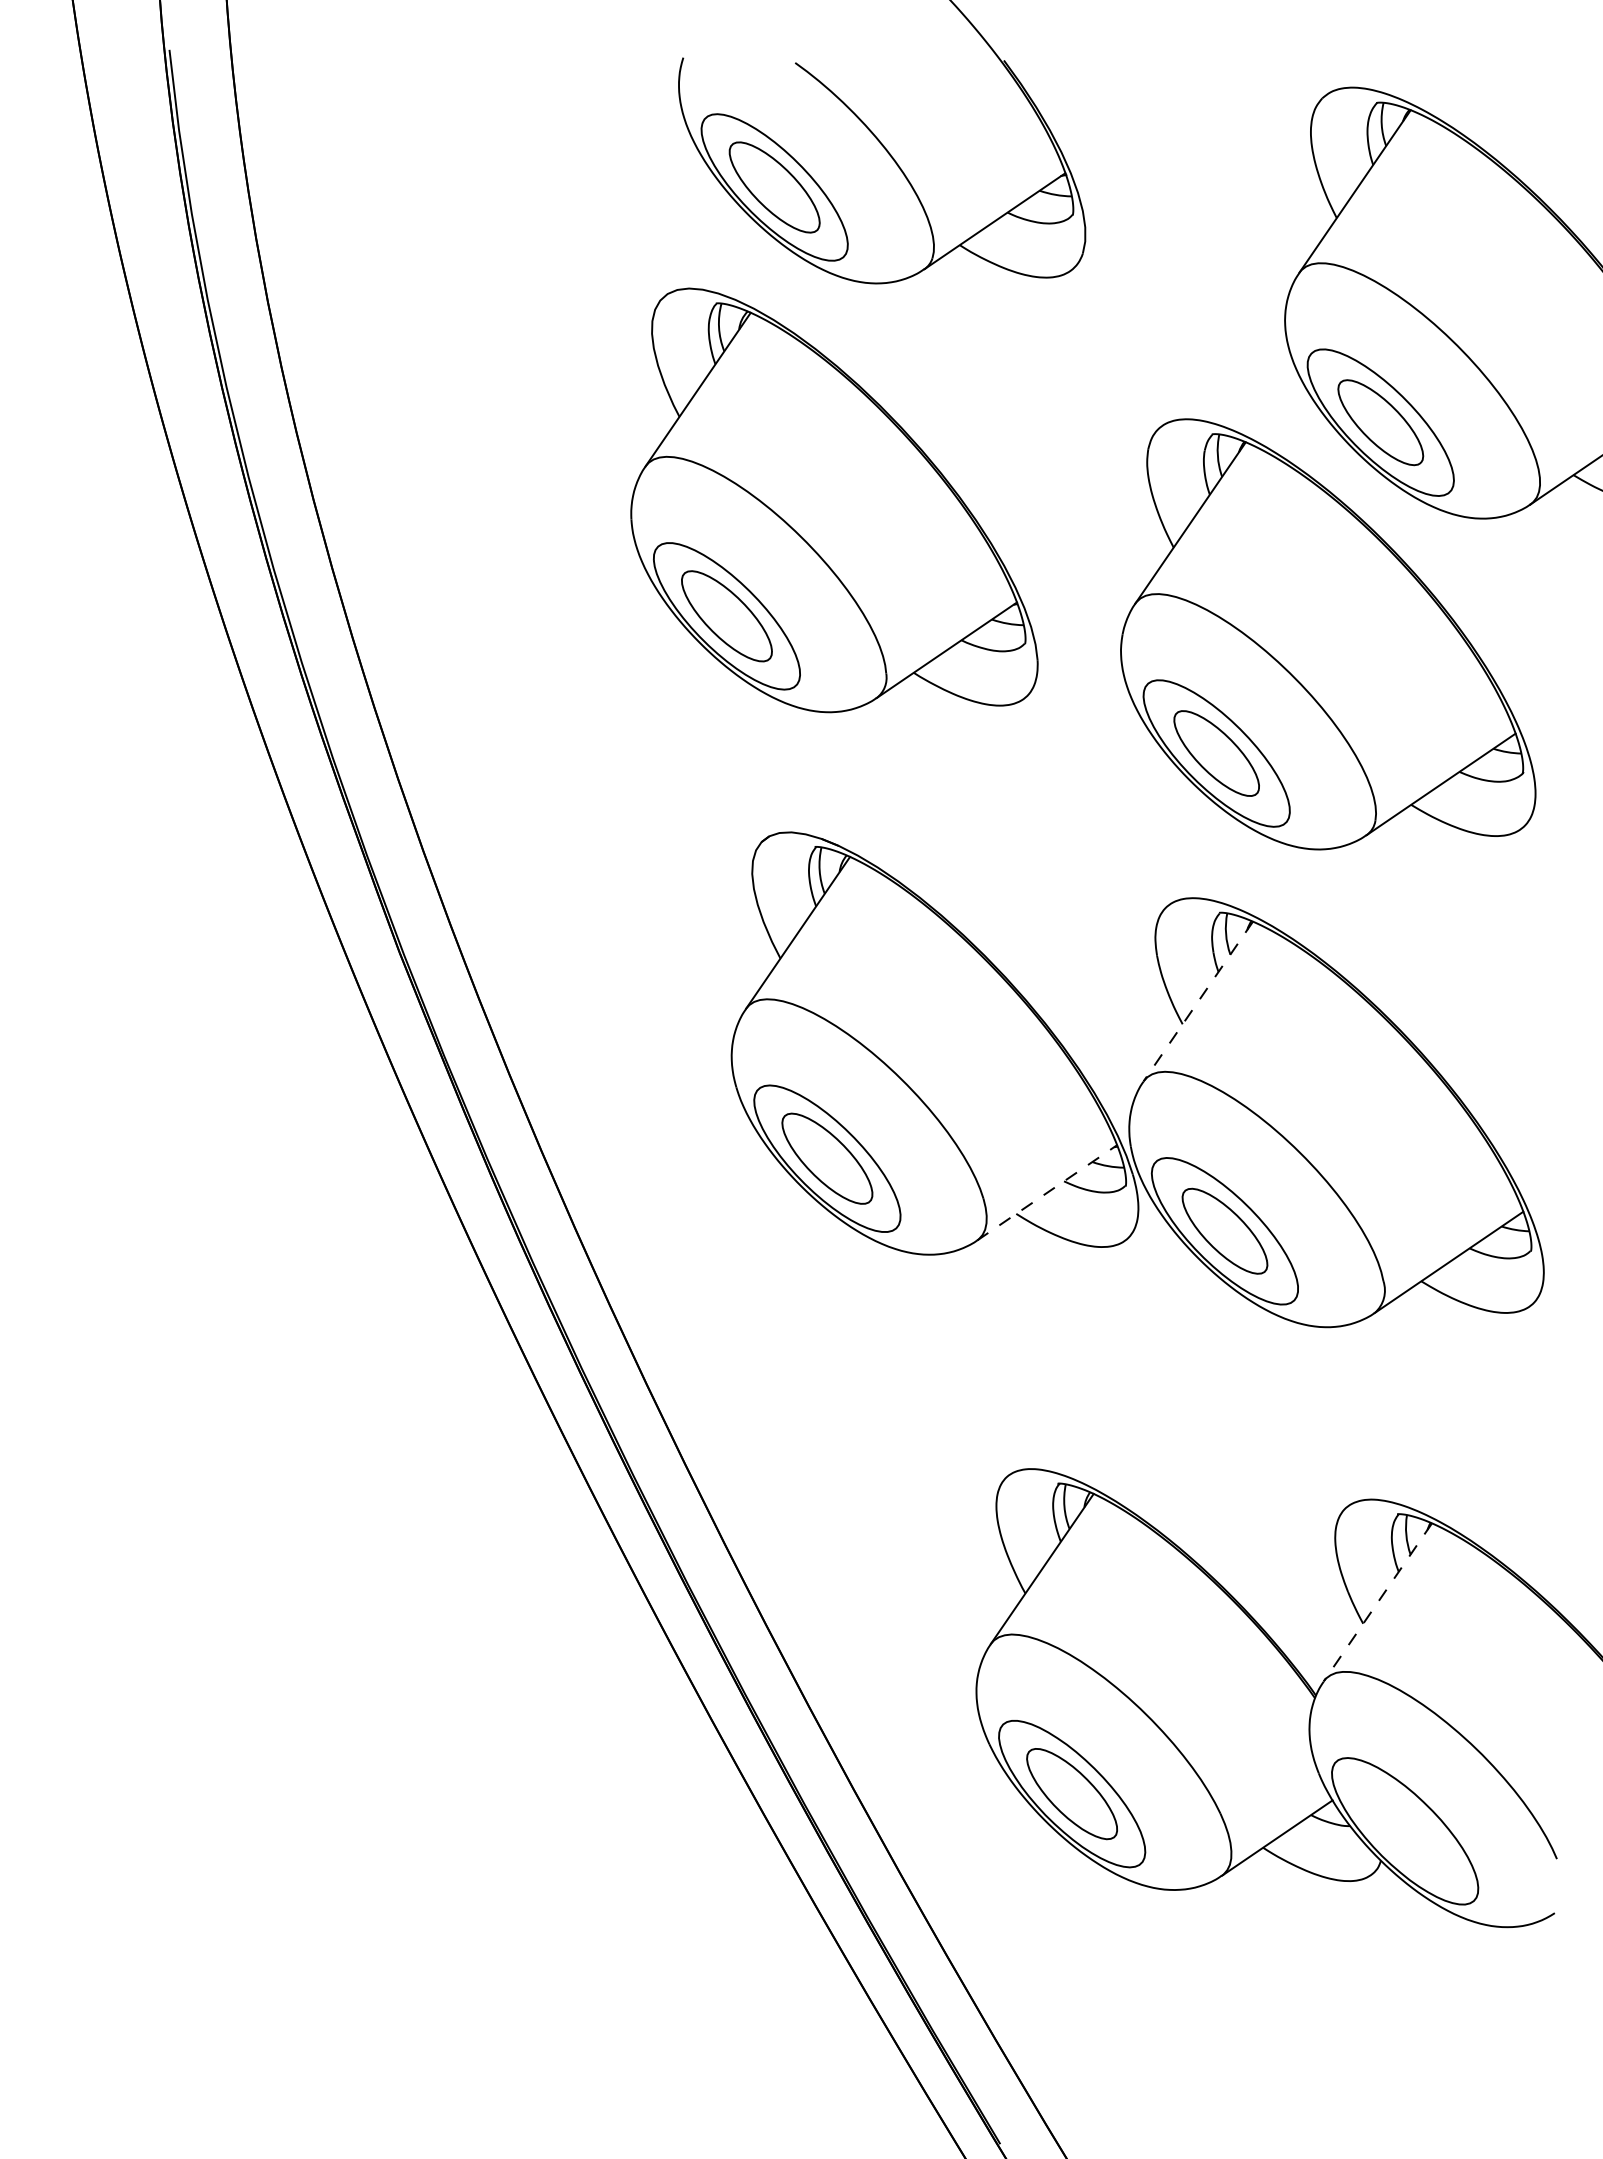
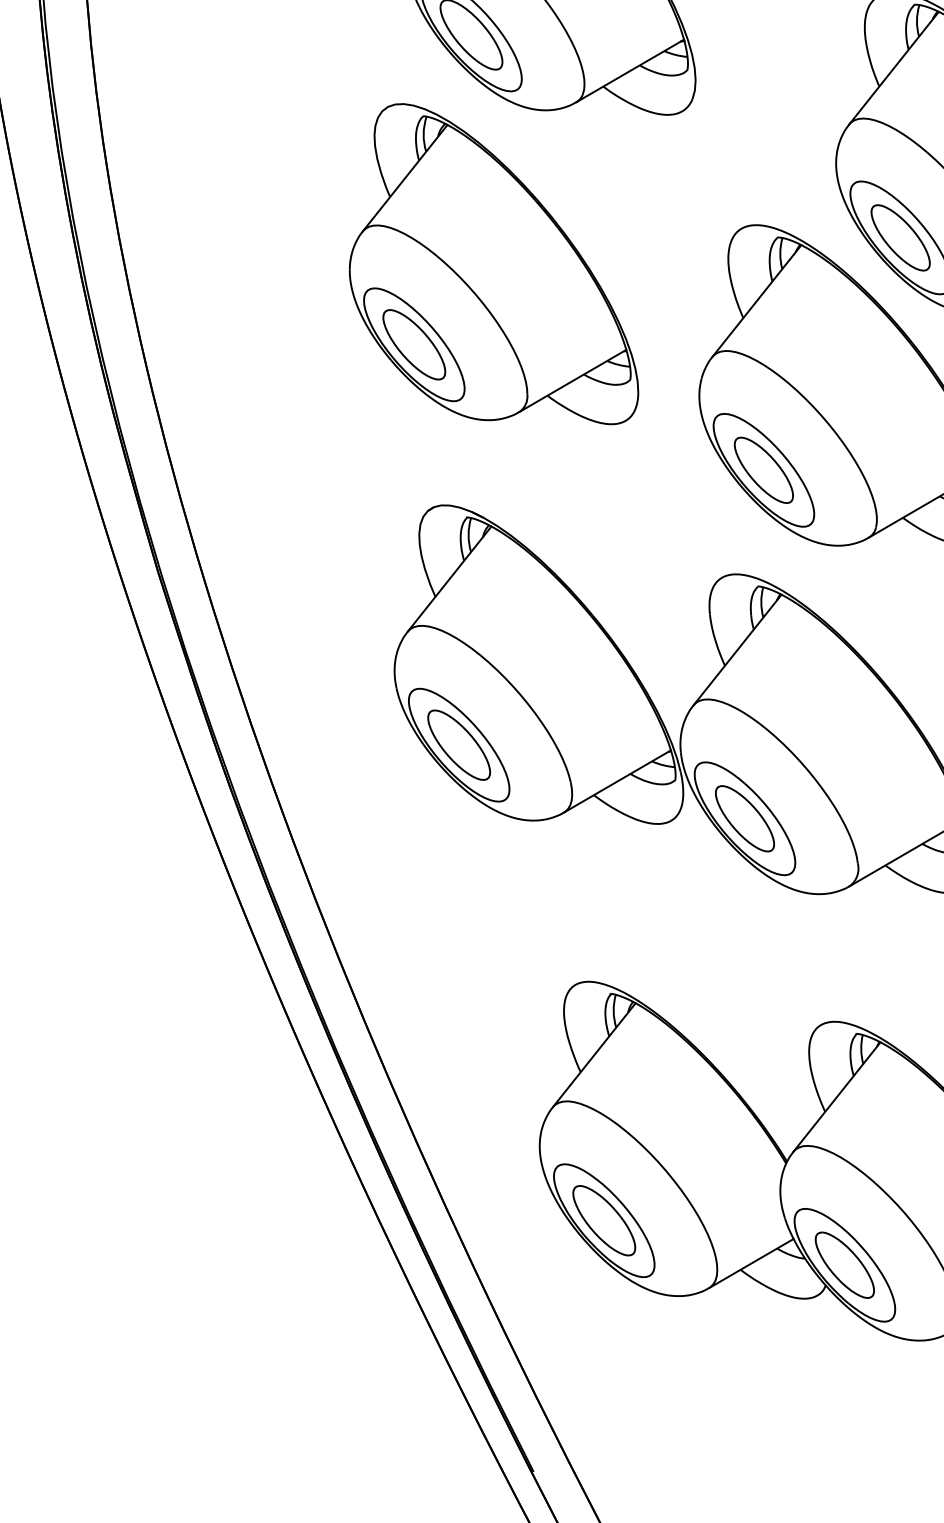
line: (1198, 1001) -> (737, 650), dashed -> solid
line: (1047, 1192) -> (617, 781), dashed -> solid
line: (1377, 1602) -> (836, 1097), dashed -> solid
part: (1404, 1830) -> (844, 1264), added

